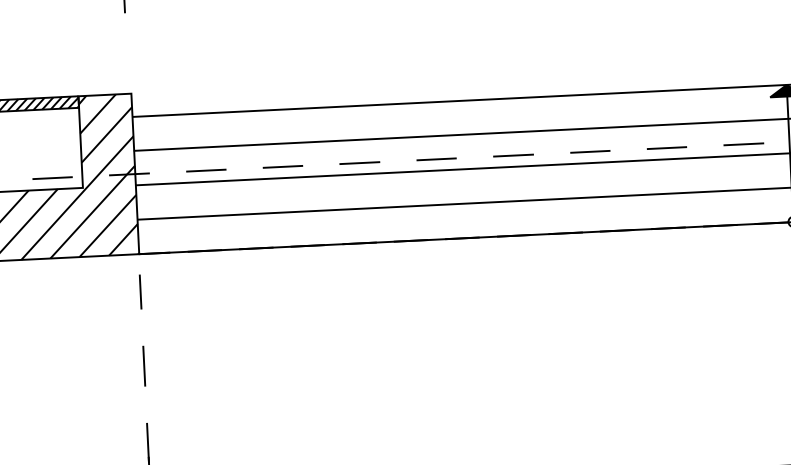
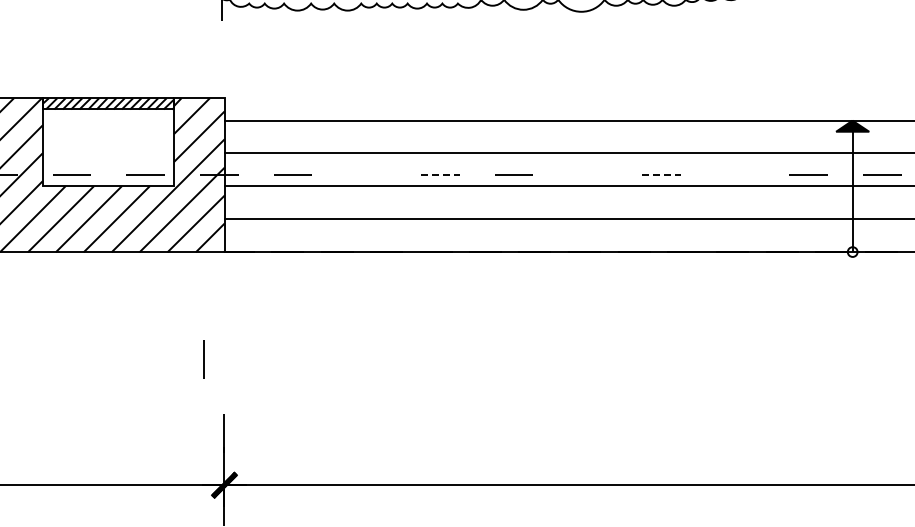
line: (666, 147) -> (734, 174), removed
line: (590, 151) -> (661, 175), solid -> dashed
line: (513, 154) -> (587, 174), removed
line: (360, 163) -> (440, 175), solid -> dashed
line: (282, 165) -> (366, 174), removed
line: (139, 291) -> (223, 288), removed
line: (143, 365) -> (203, 359), moved

